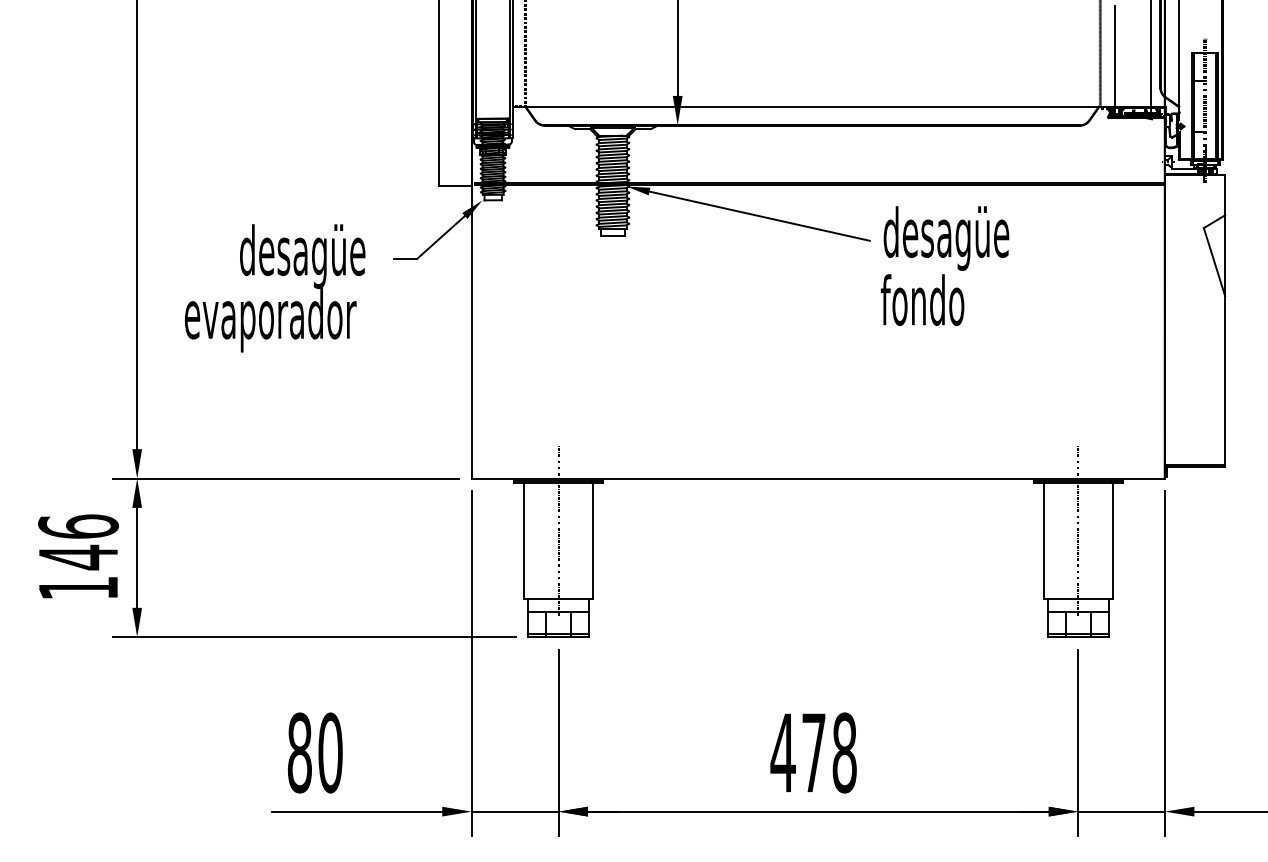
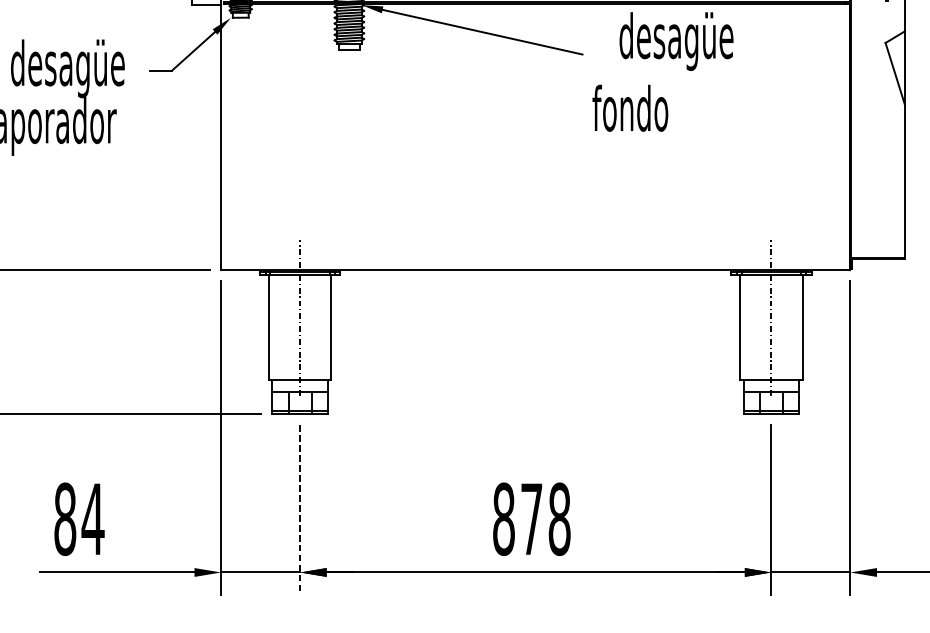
text: (946, 238) -> (676, 41), moved
line: (558, 743) -> (299, 510), solid -> dashed
text: (330, 752) -> (93, 518), 80 -> 84
text: (782, 752) -> (503, 518), 478 -> 878

